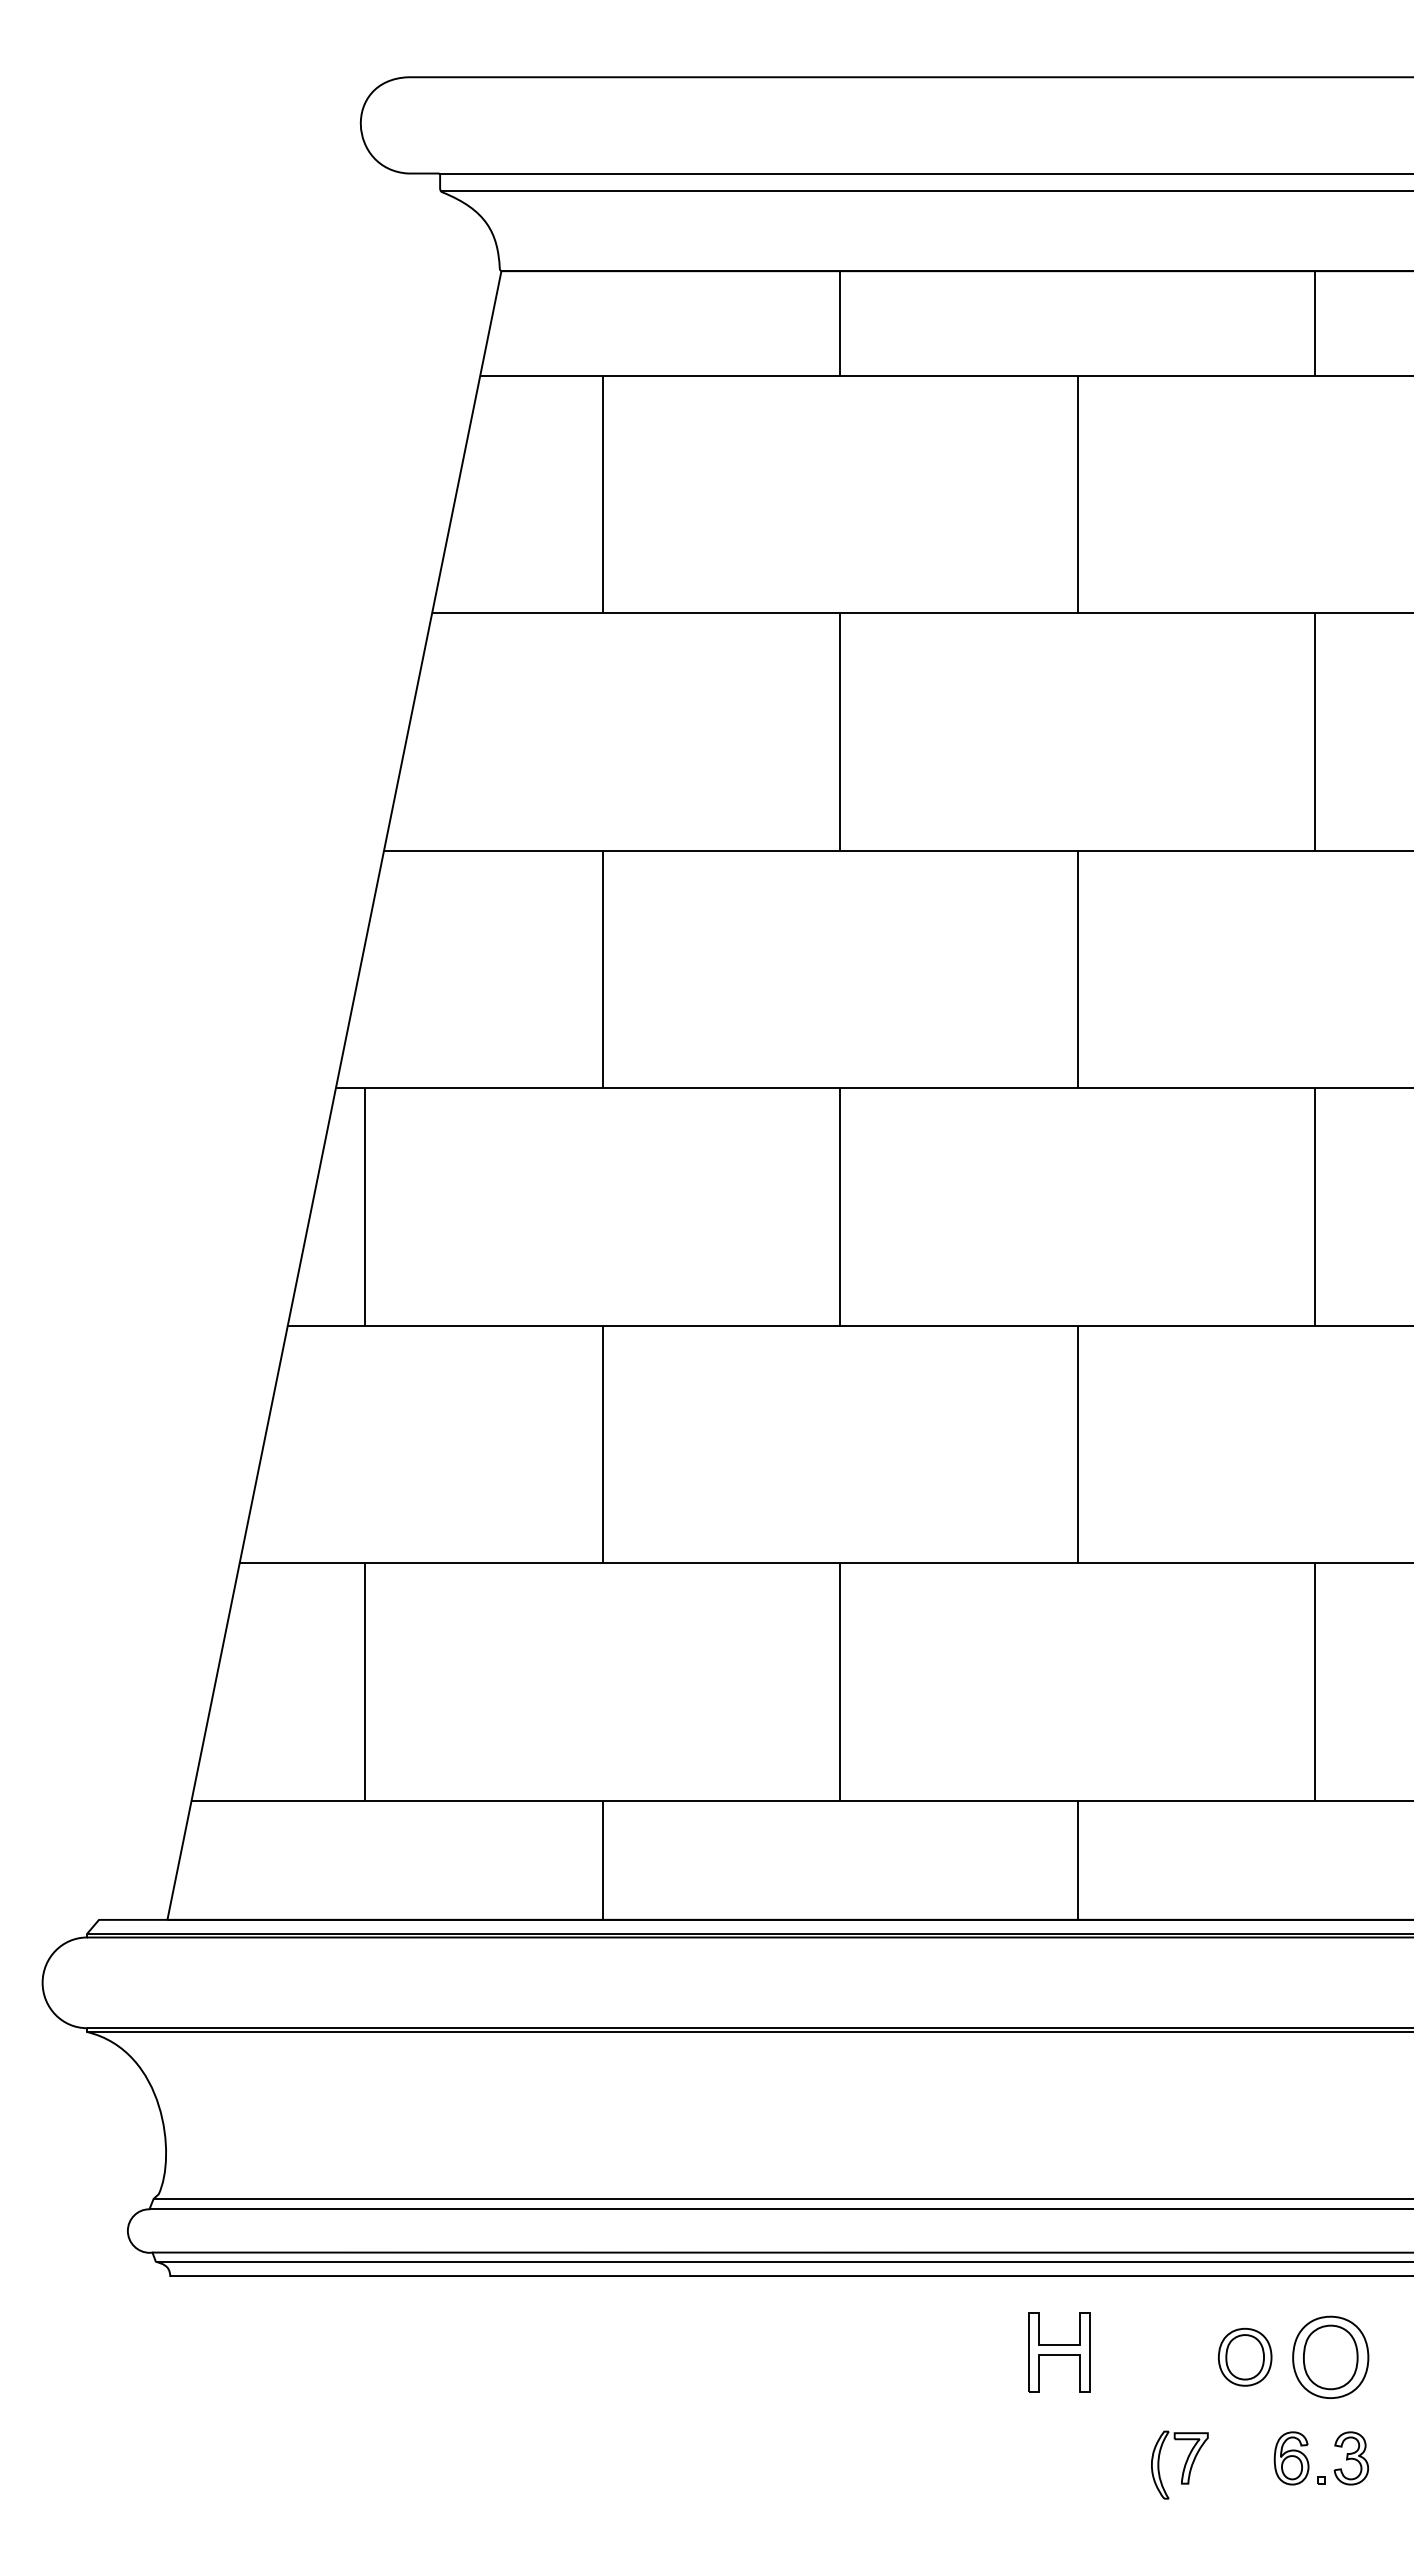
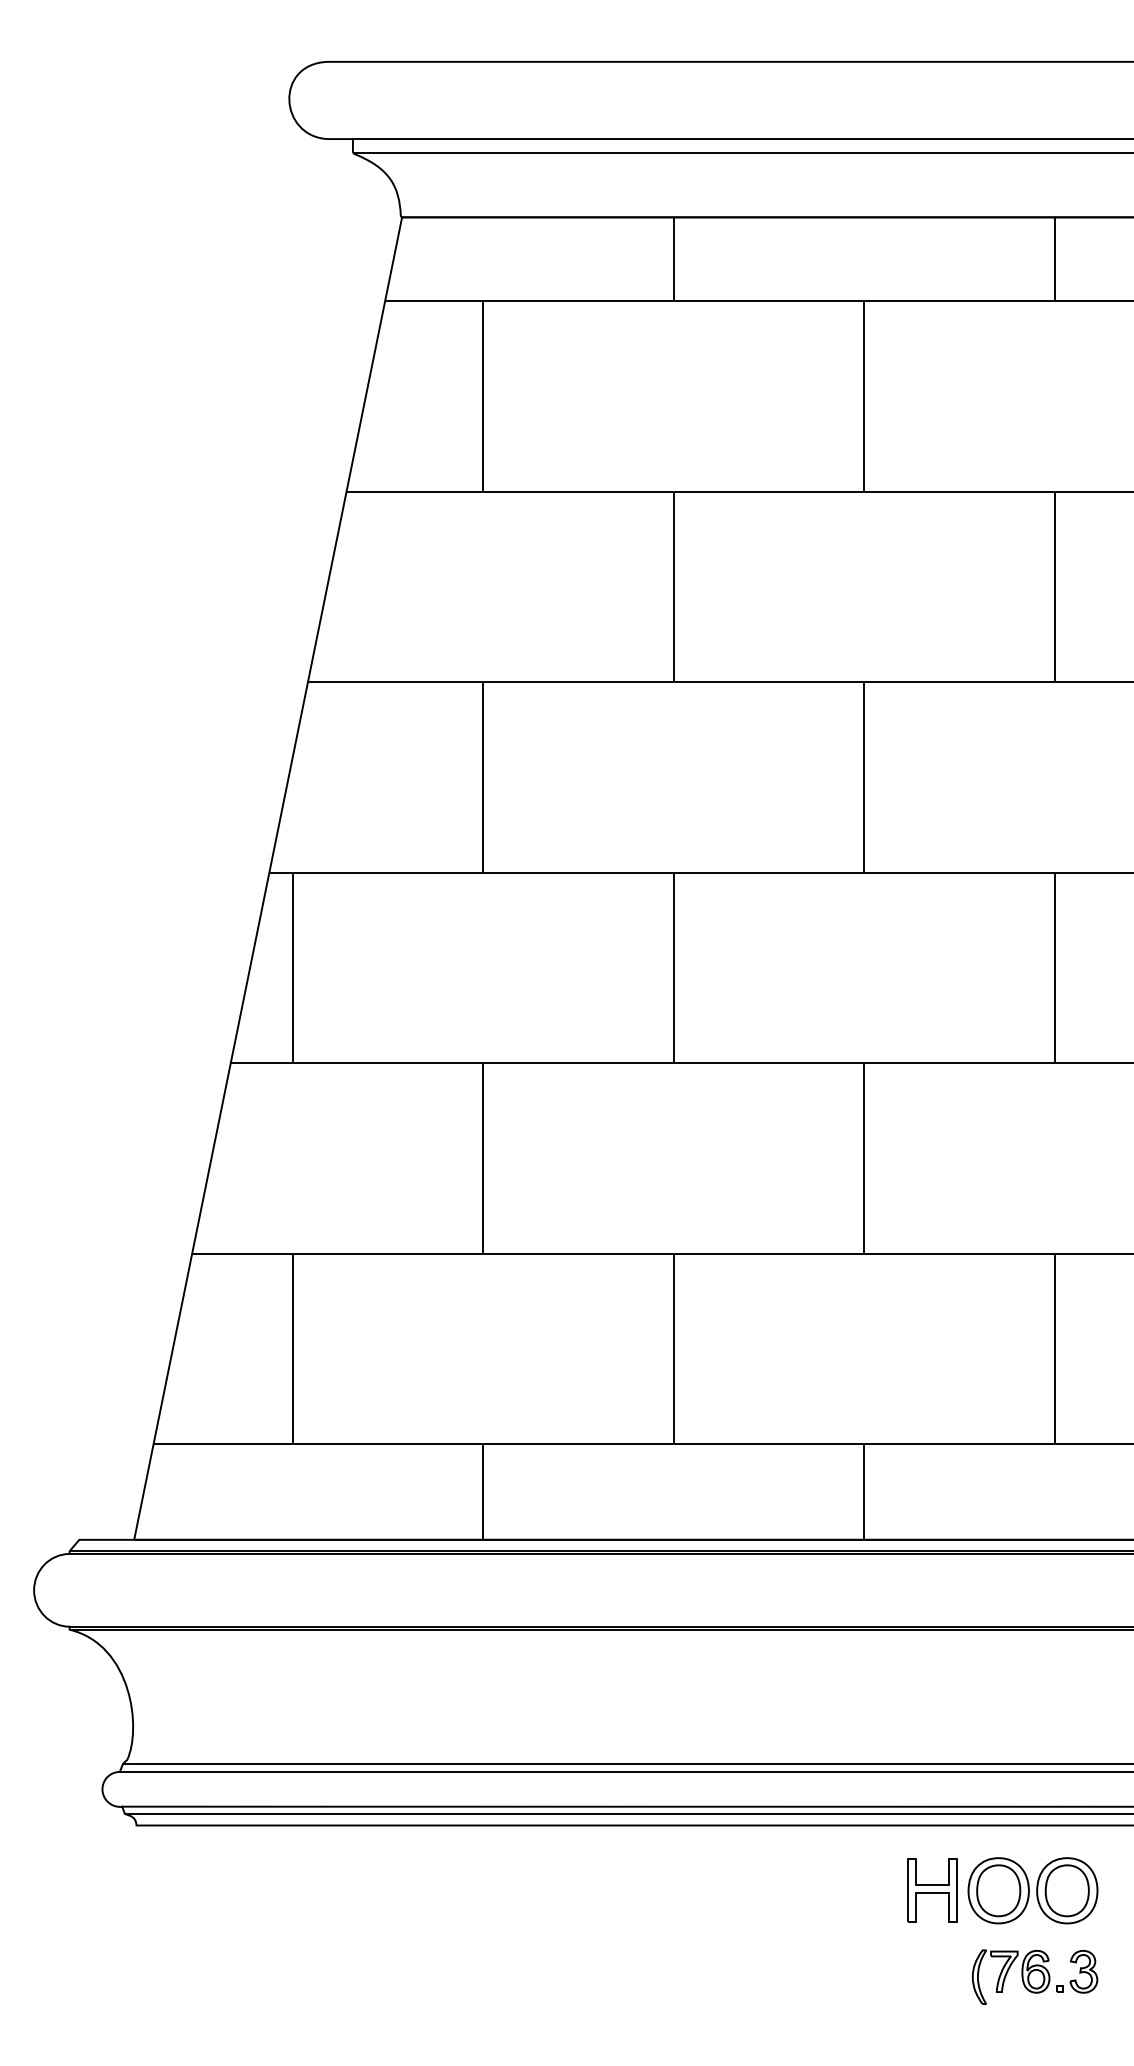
part: (1059, 2352) -> (932, 1890), moved
part: (1244, 2356) -> (998, 1890), size x1.43
part: (1179, 2464) -> (994, 1976), moved

